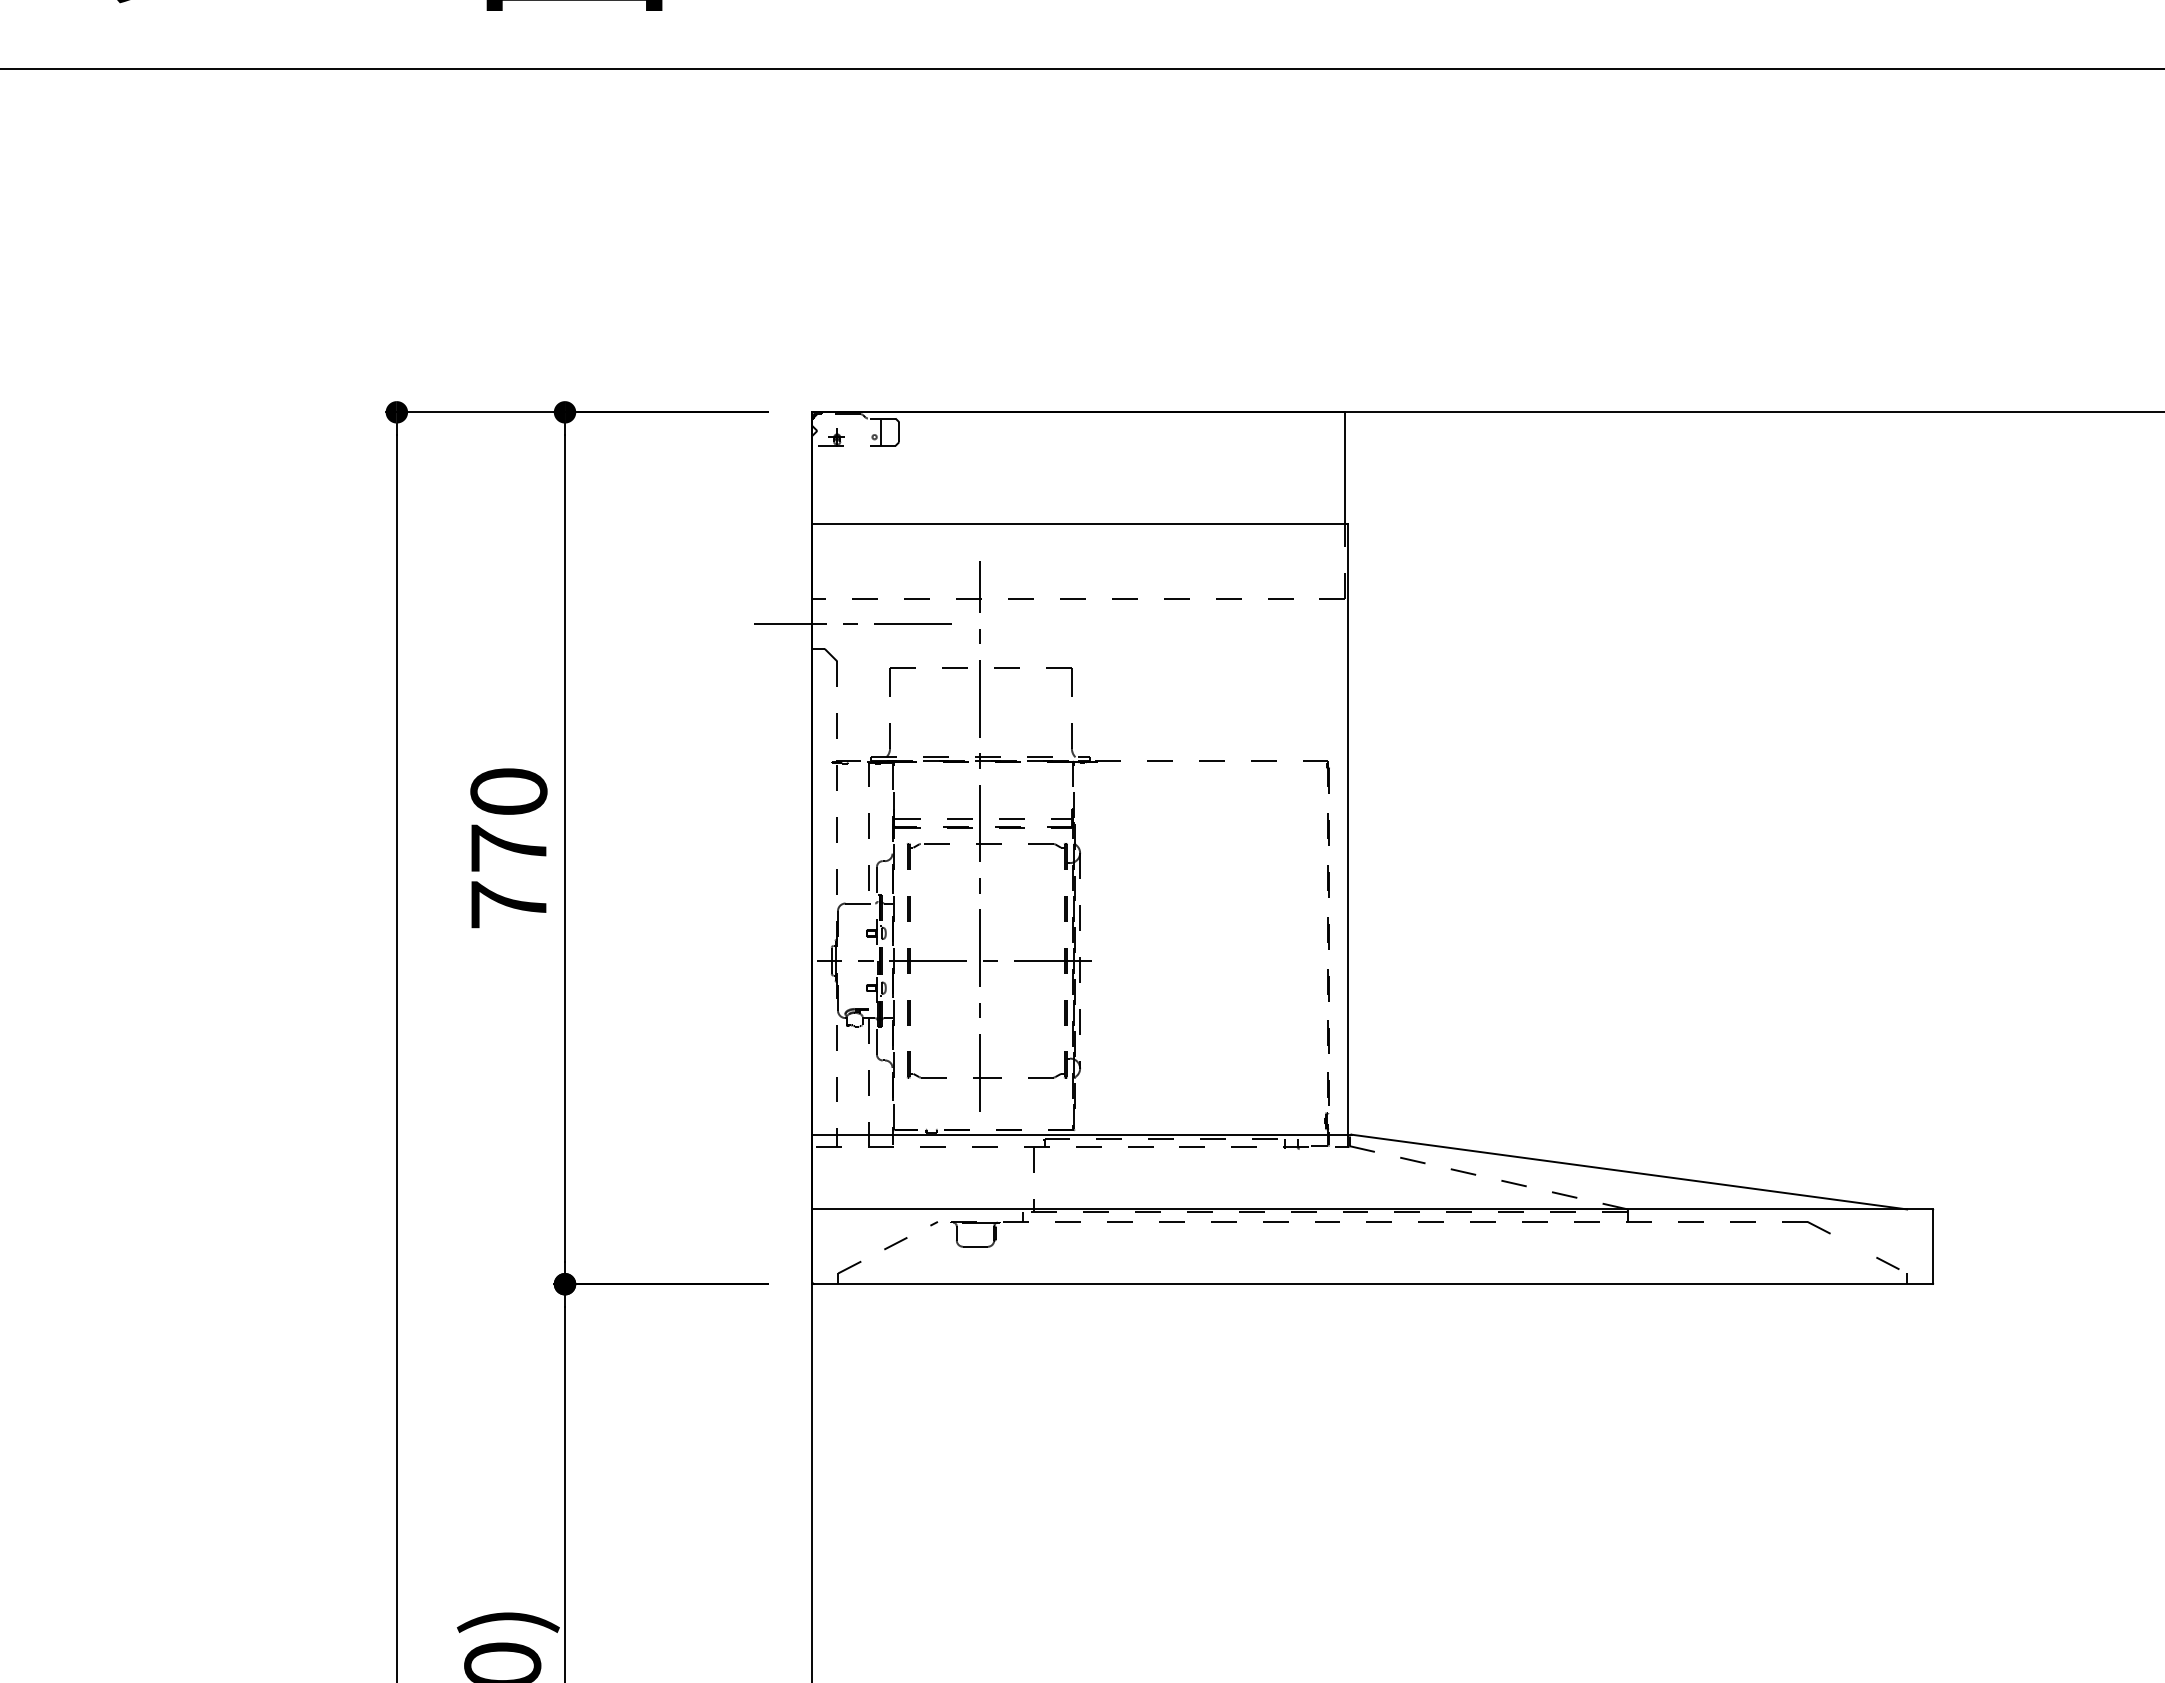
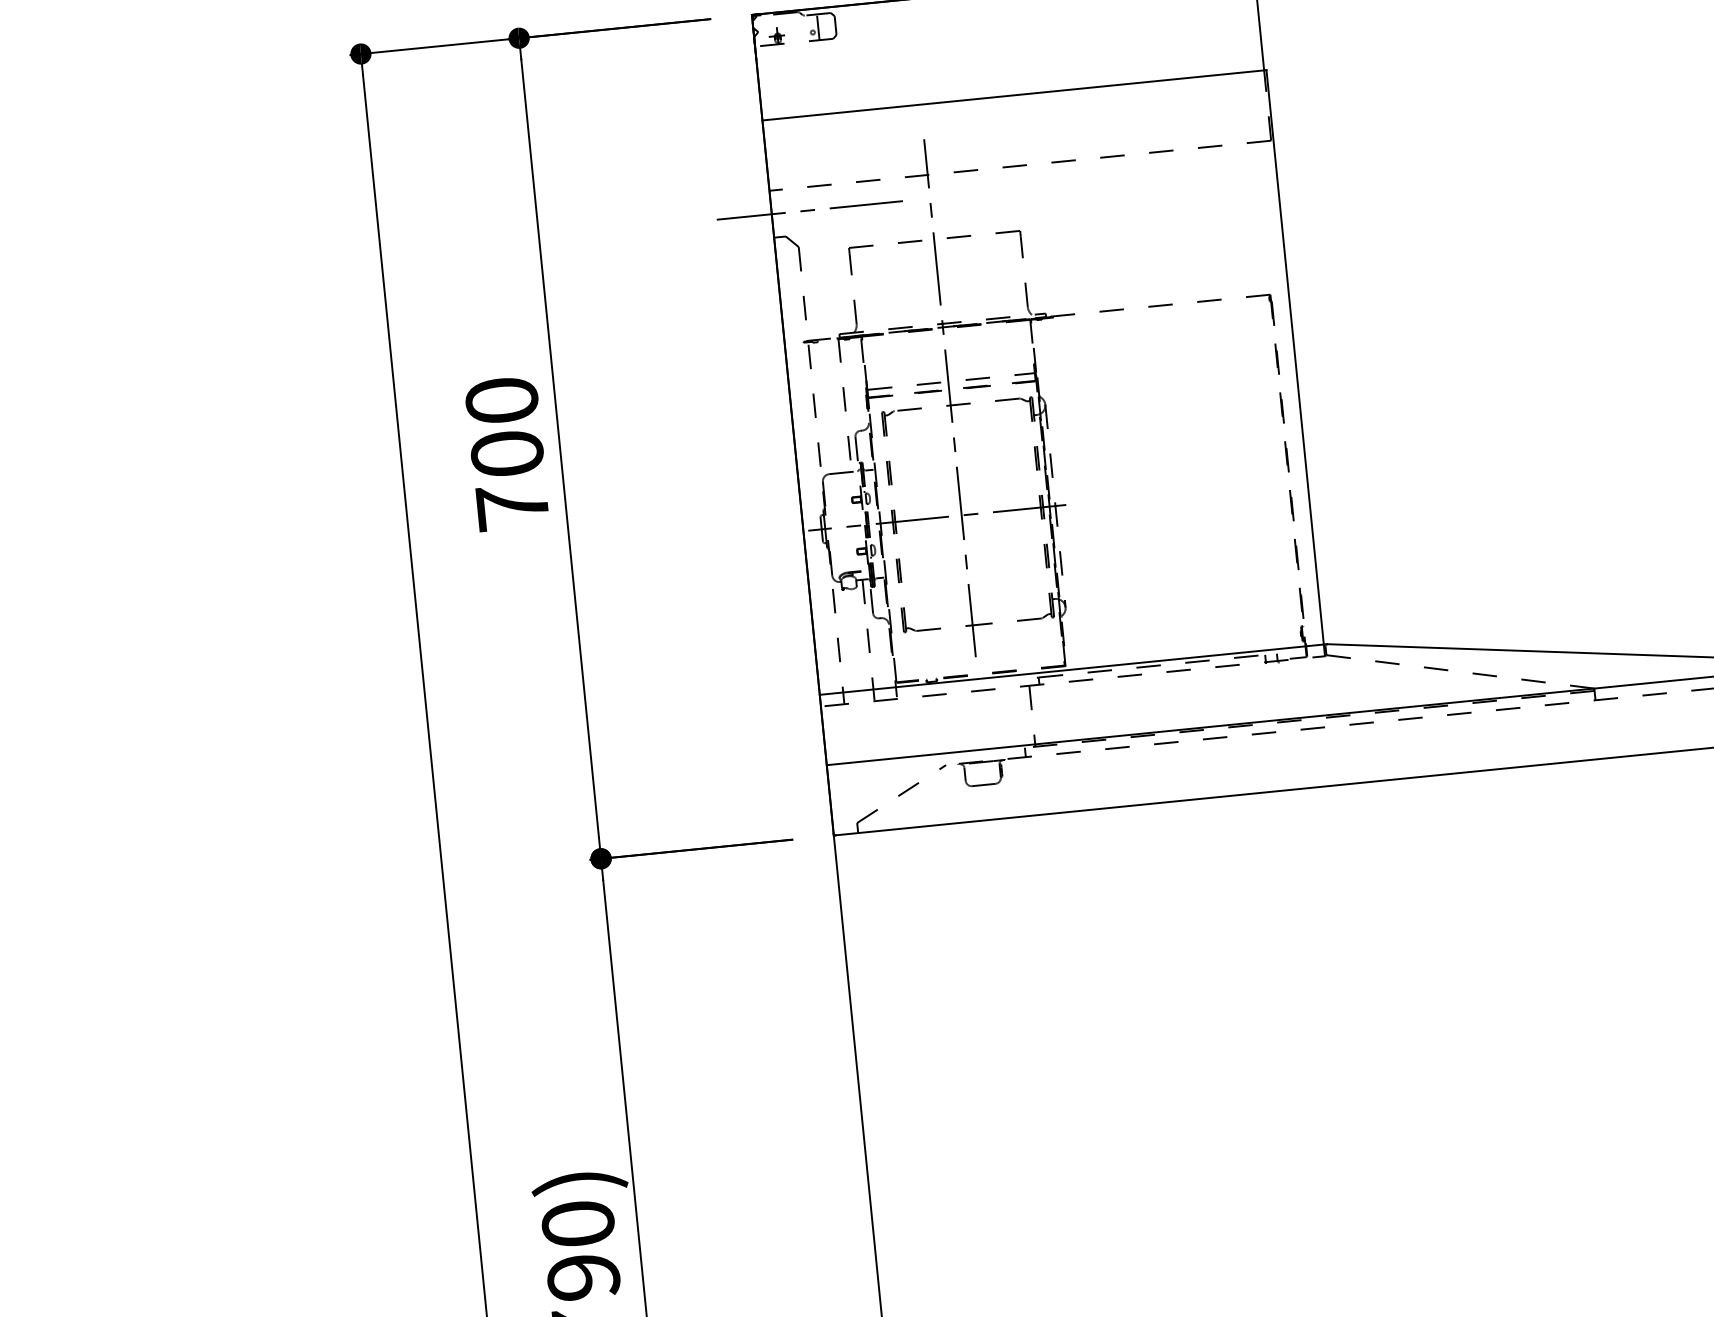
text: (508, 847) -> (506, 453), 770 -> 700

